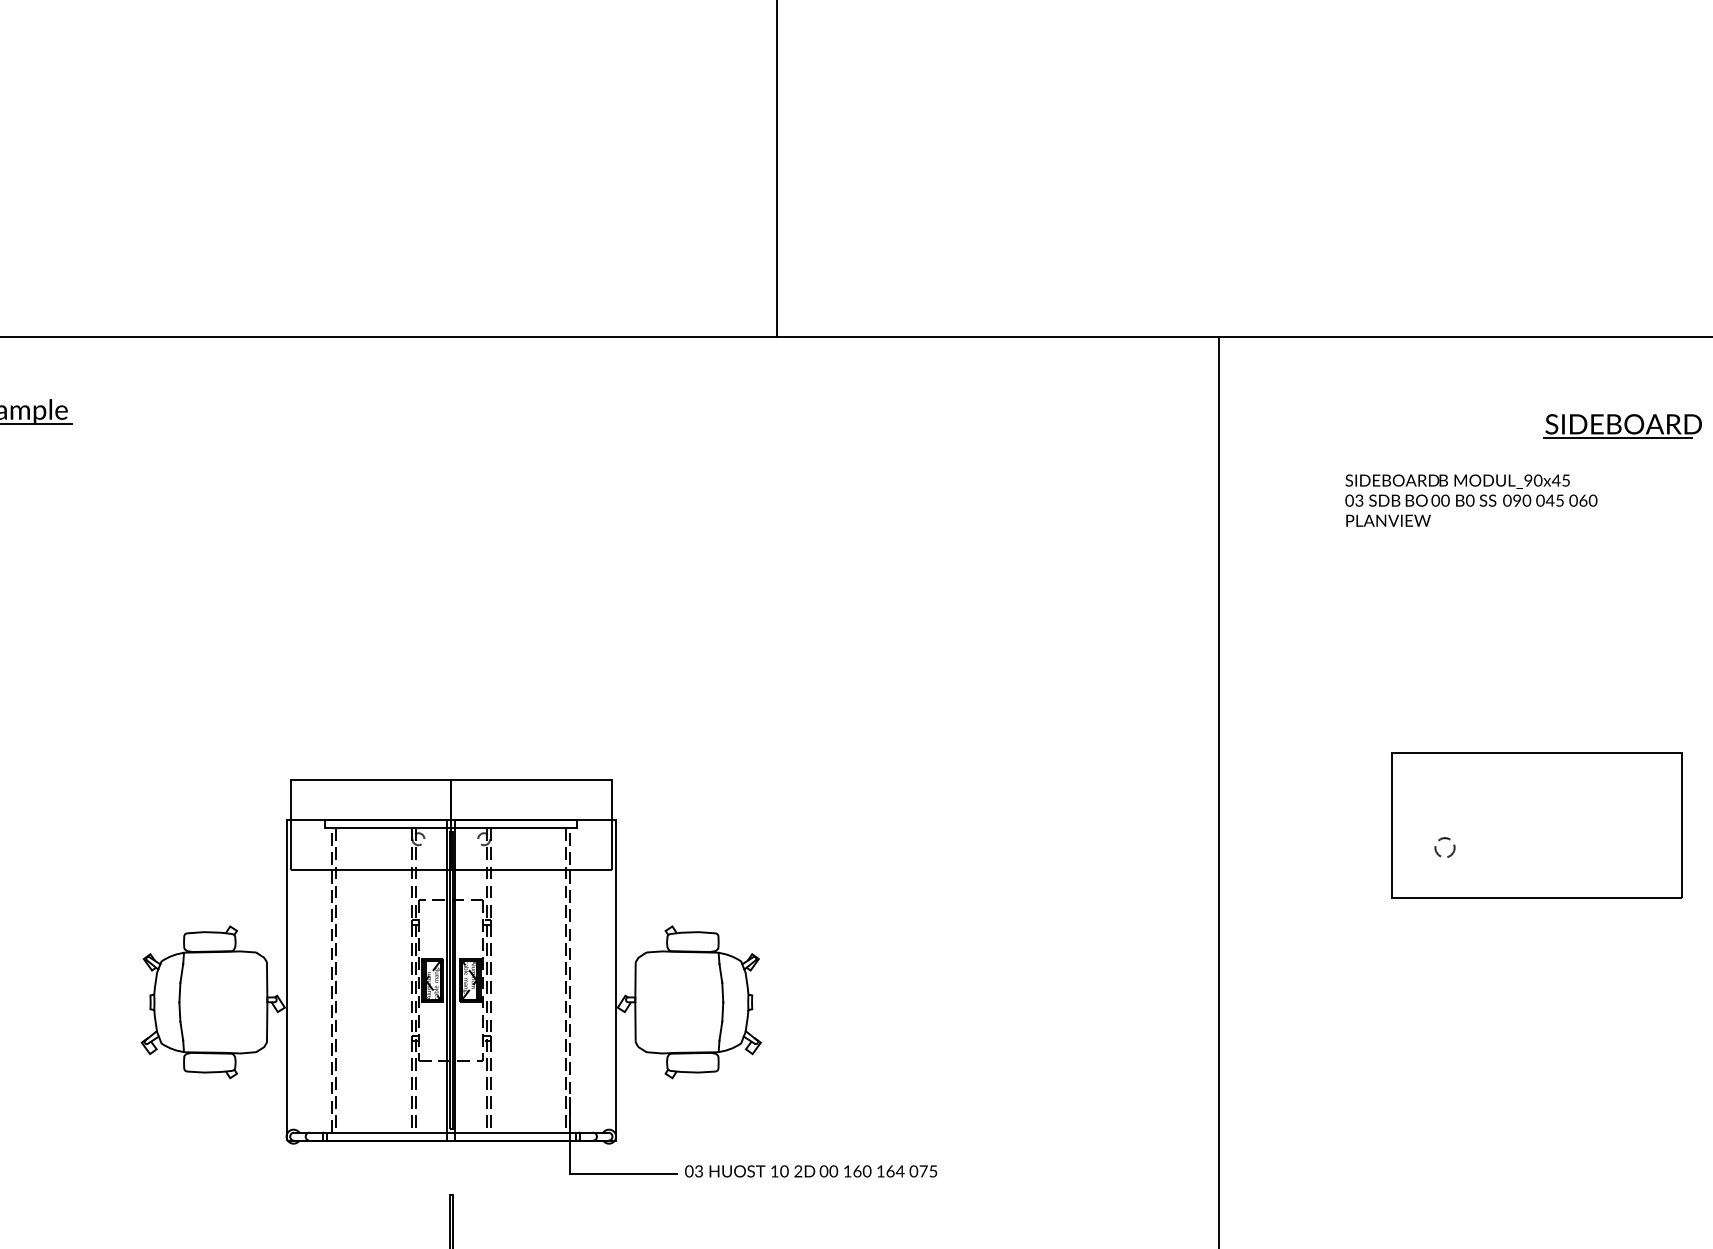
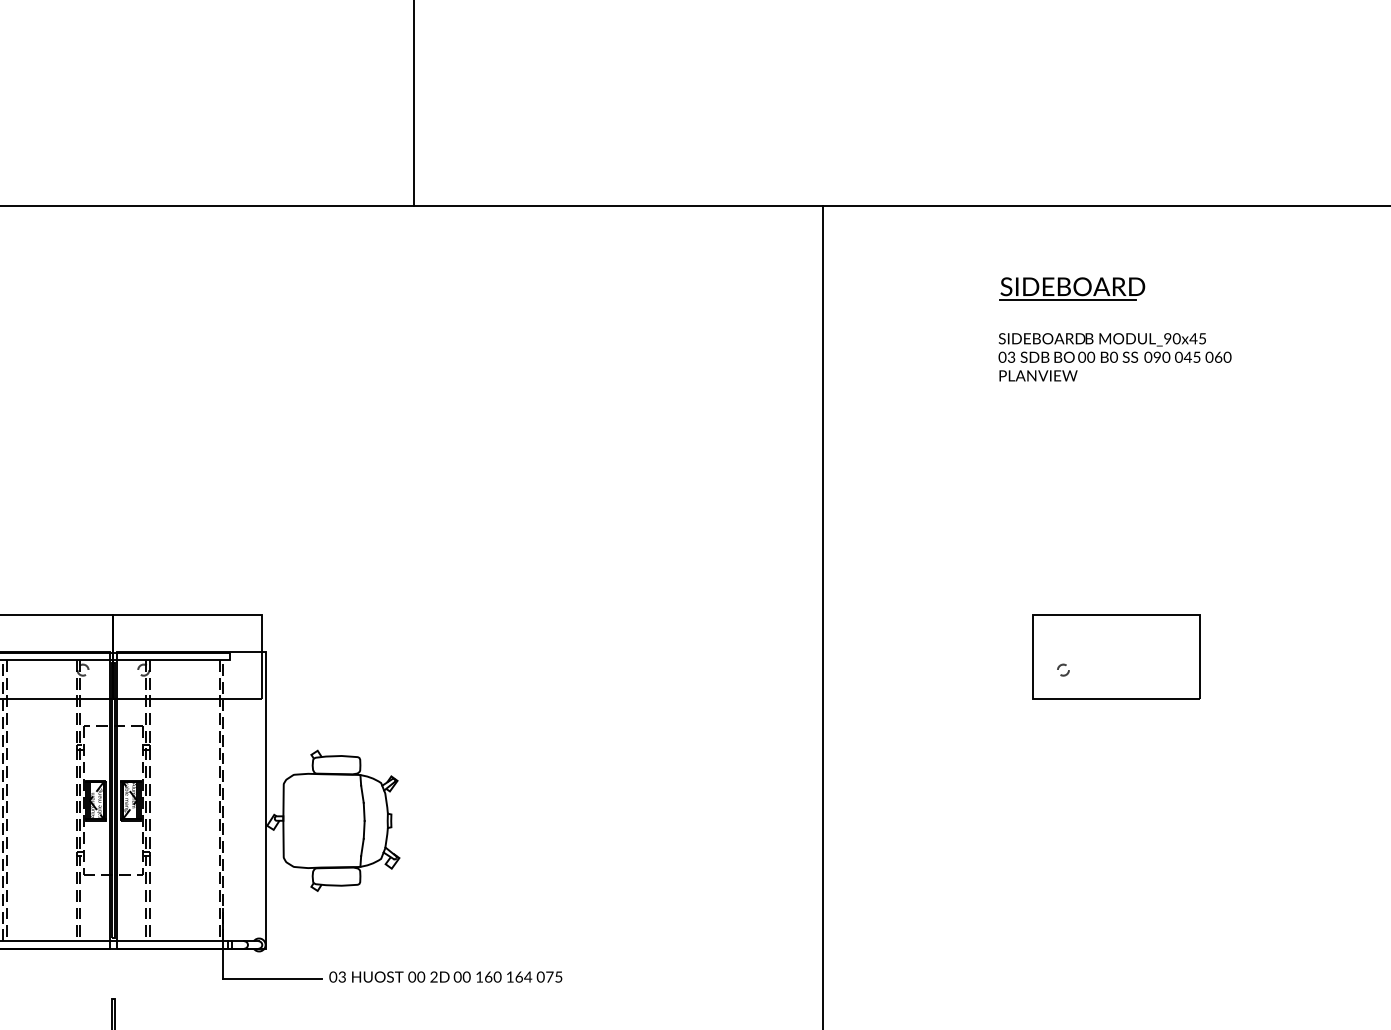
part: (1622, 426) -> (1071, 288), moved
text: (1471, 500) -> (1115, 357), moved
part: (1536, 824) -> (1116, 656), size x0.62
text: (774, 1171) -> (411, 977), 10 -> 00

